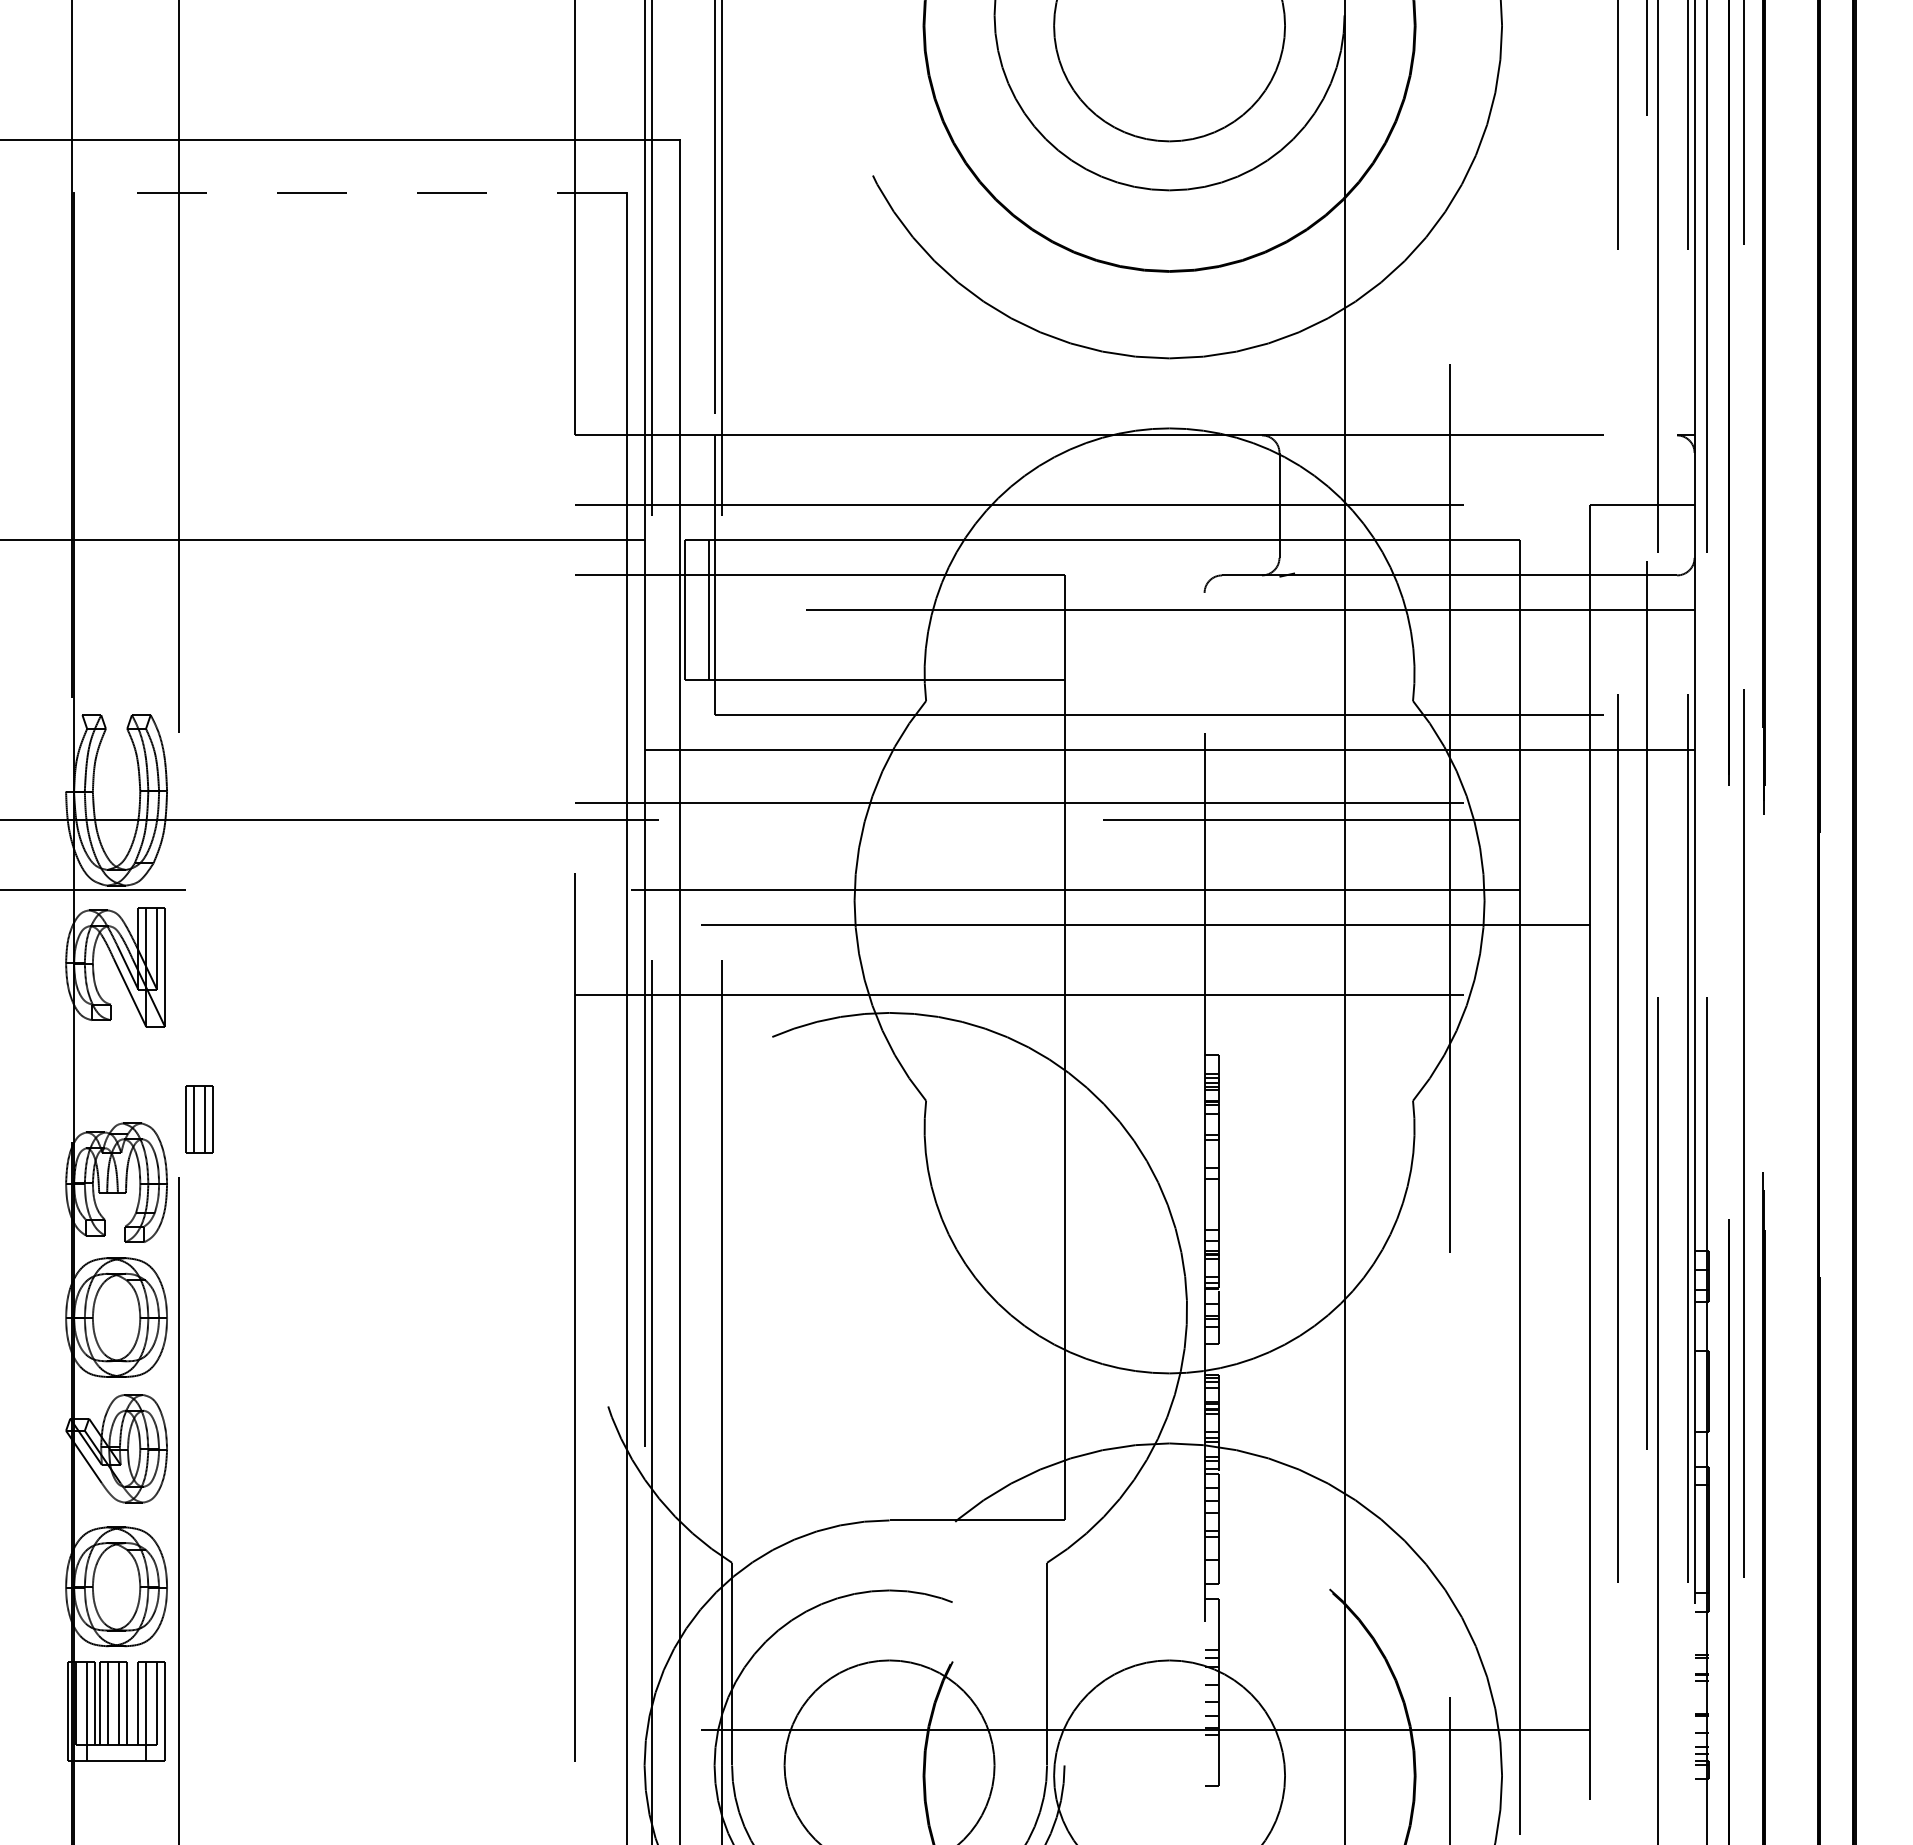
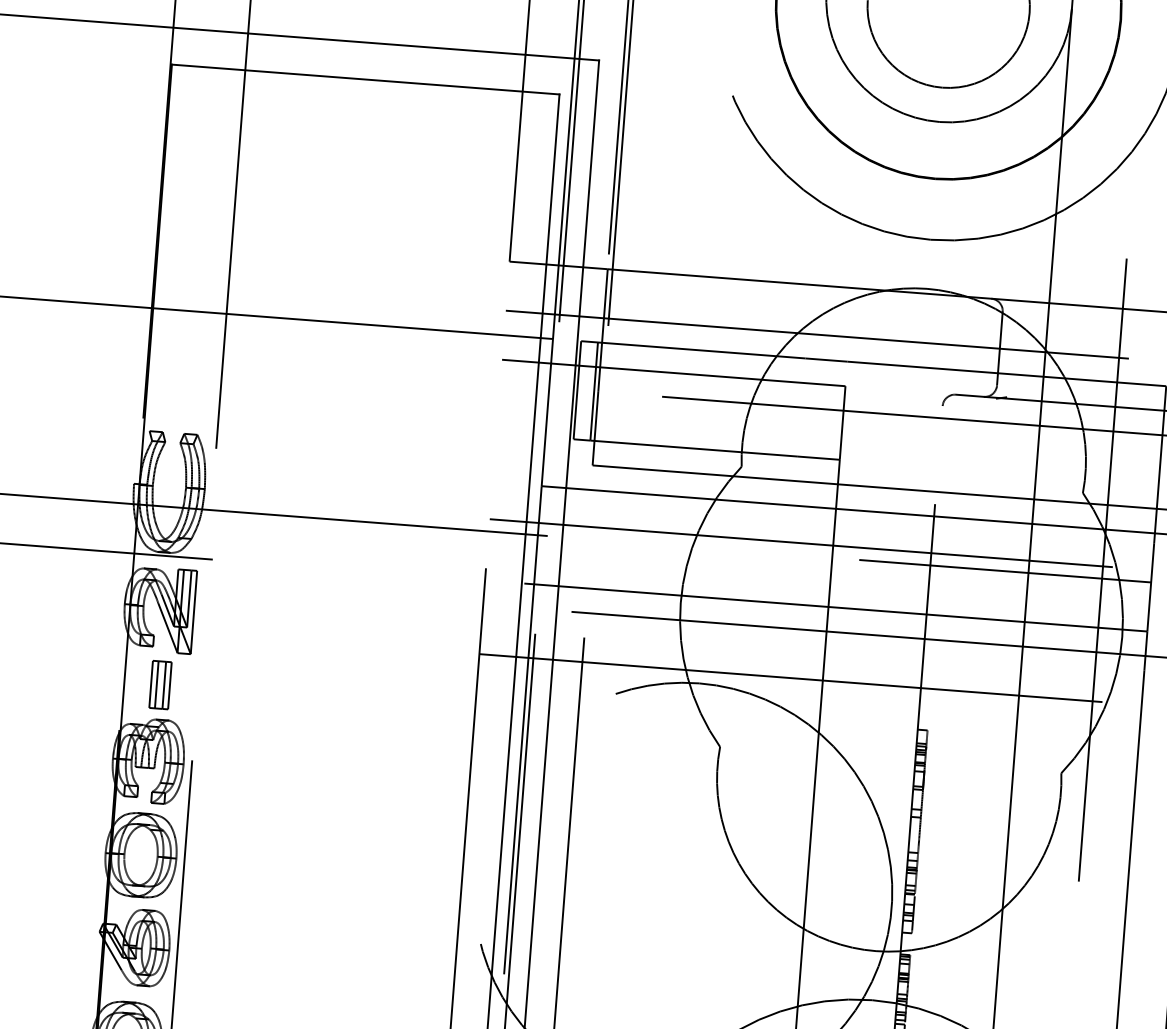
line: (350, 192) -> (365, 79), dashed -> solid
part: (199, 1119) -> (160, 685), moved

